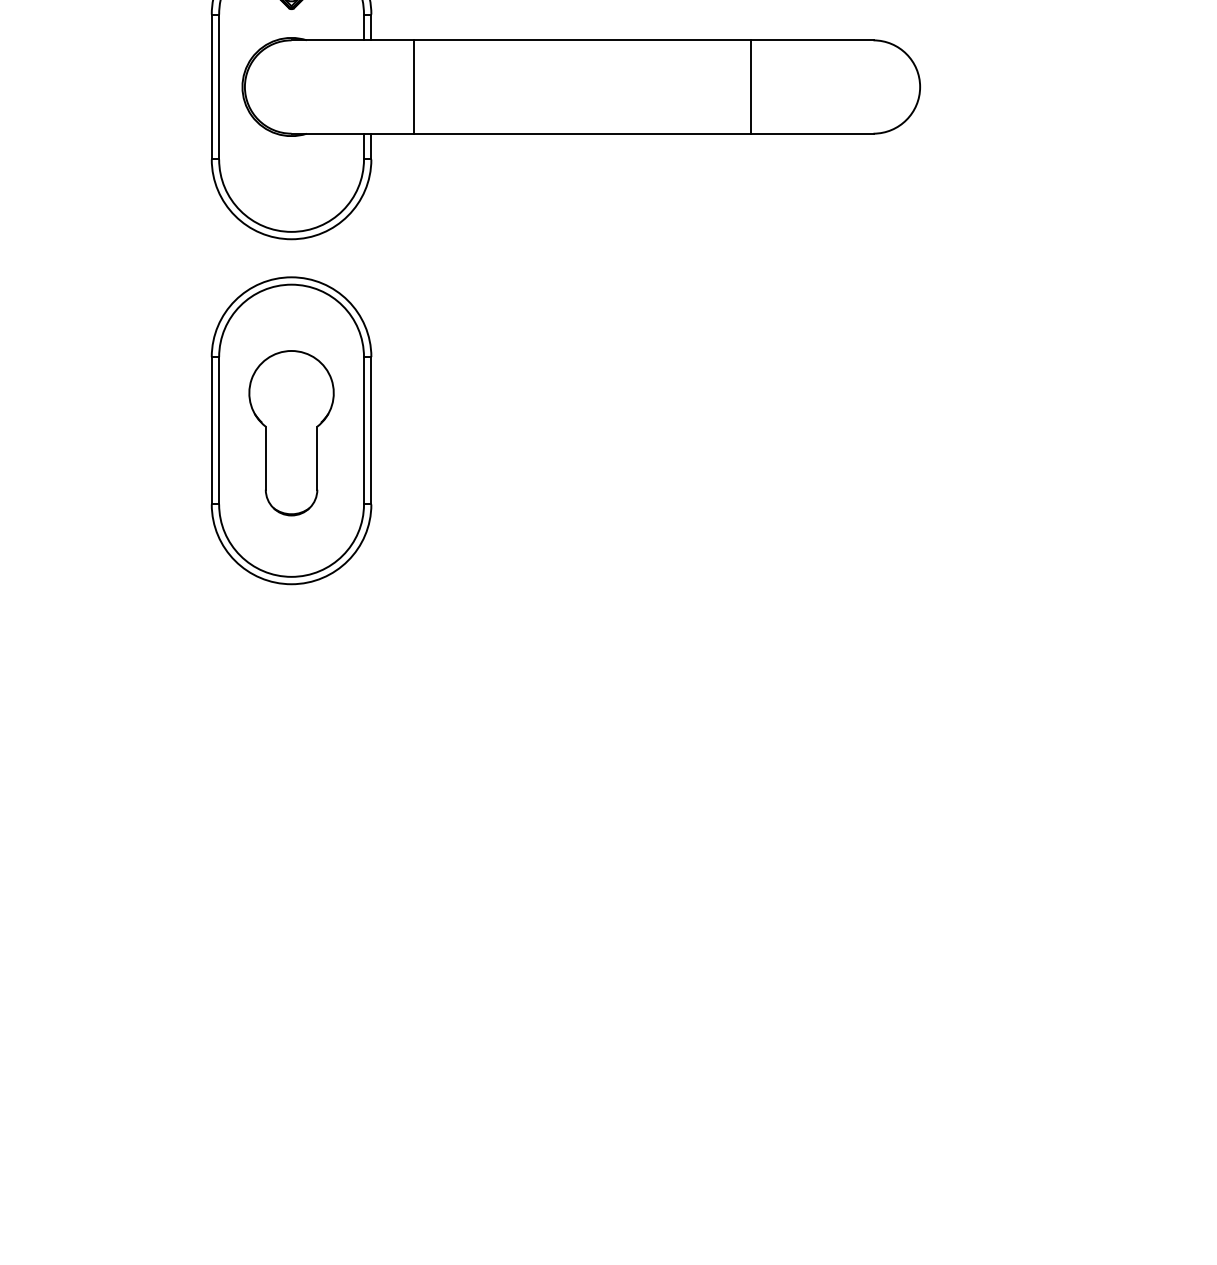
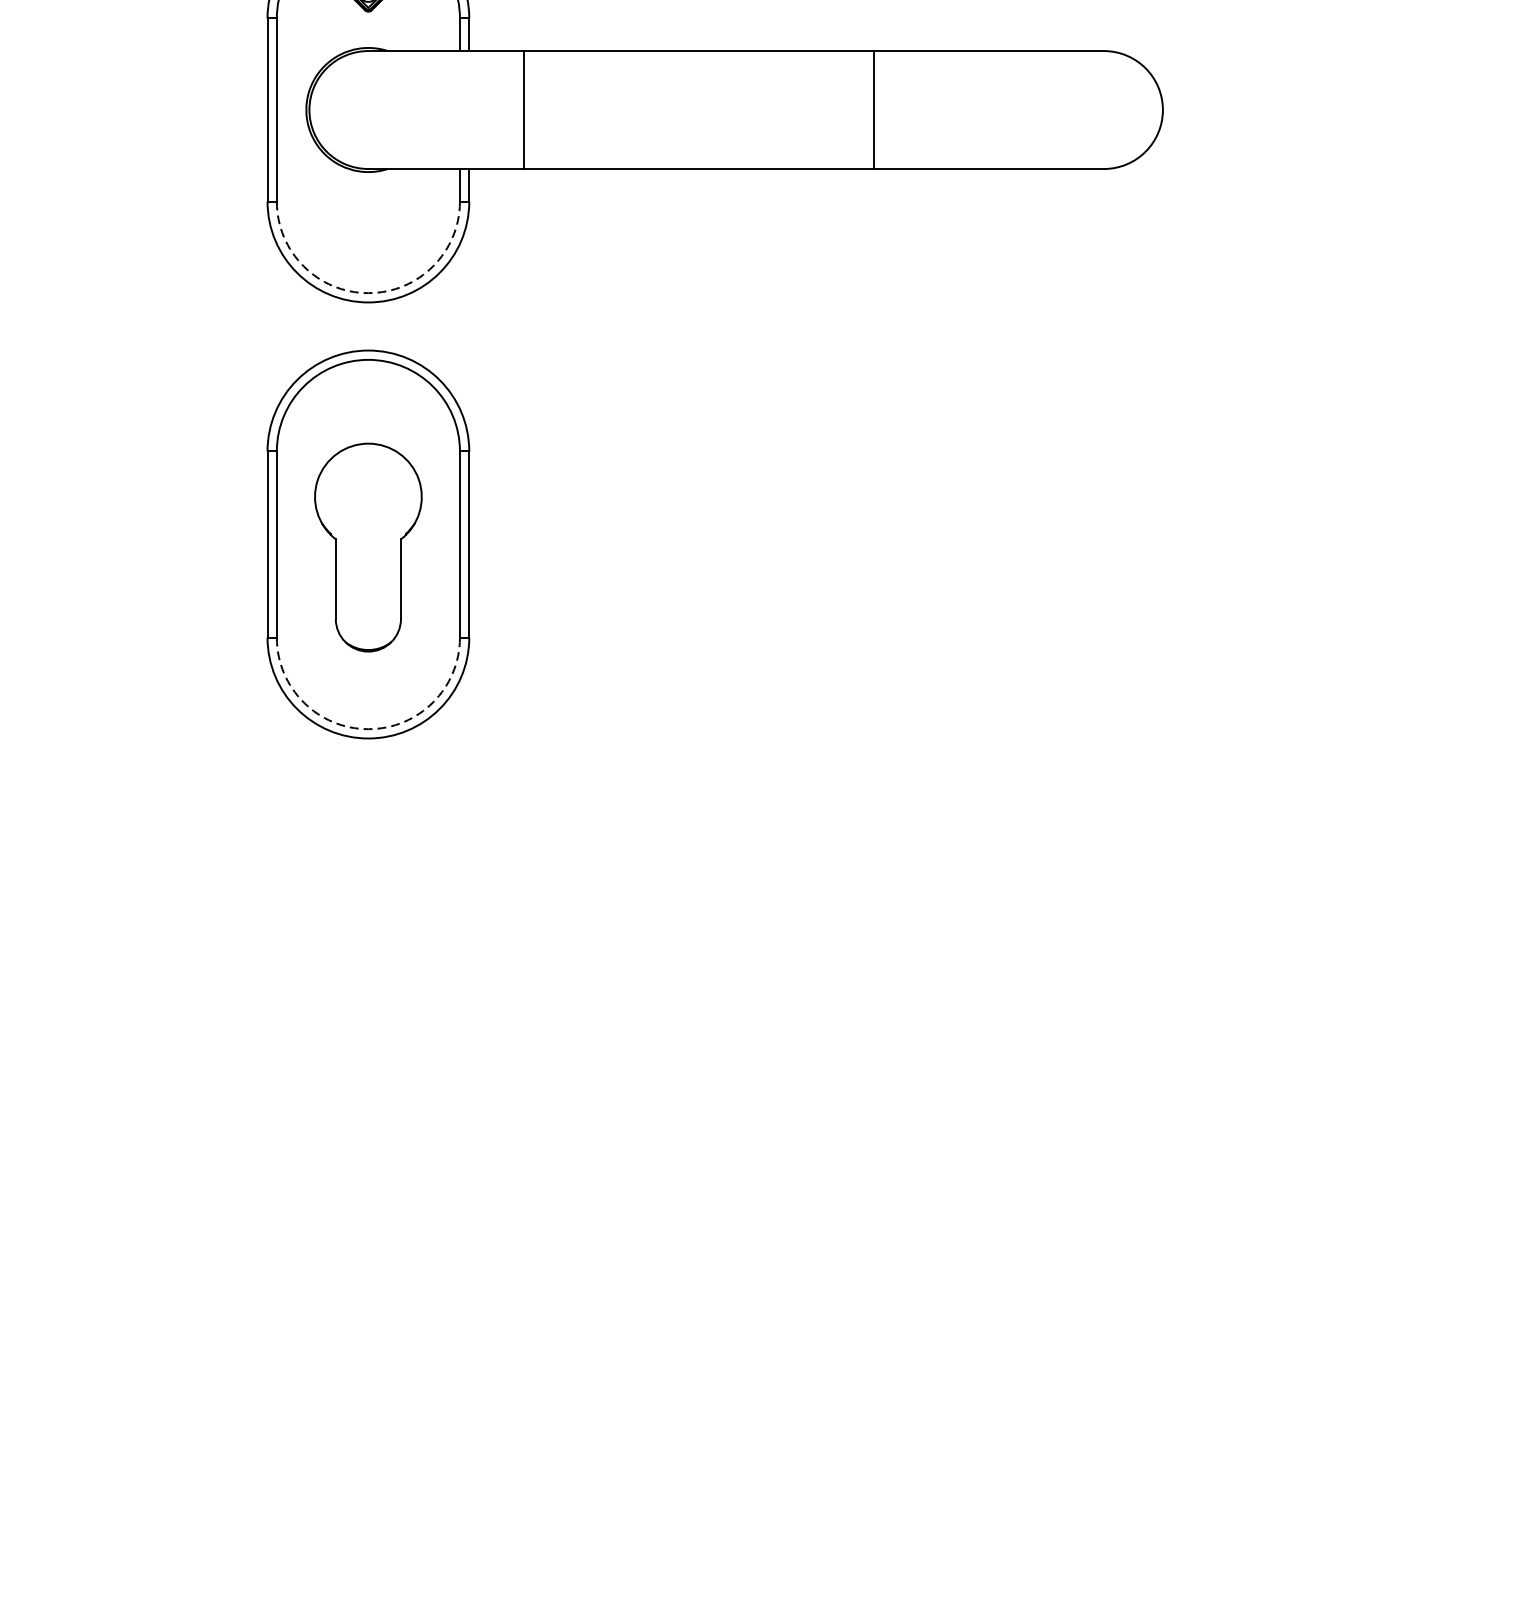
line: (750, 86) -> (873, 109), moved
arc: (291, 231) -> (368, 292), solid -> dashed
arc: (291, 576) -> (368, 728), solid -> dashed

